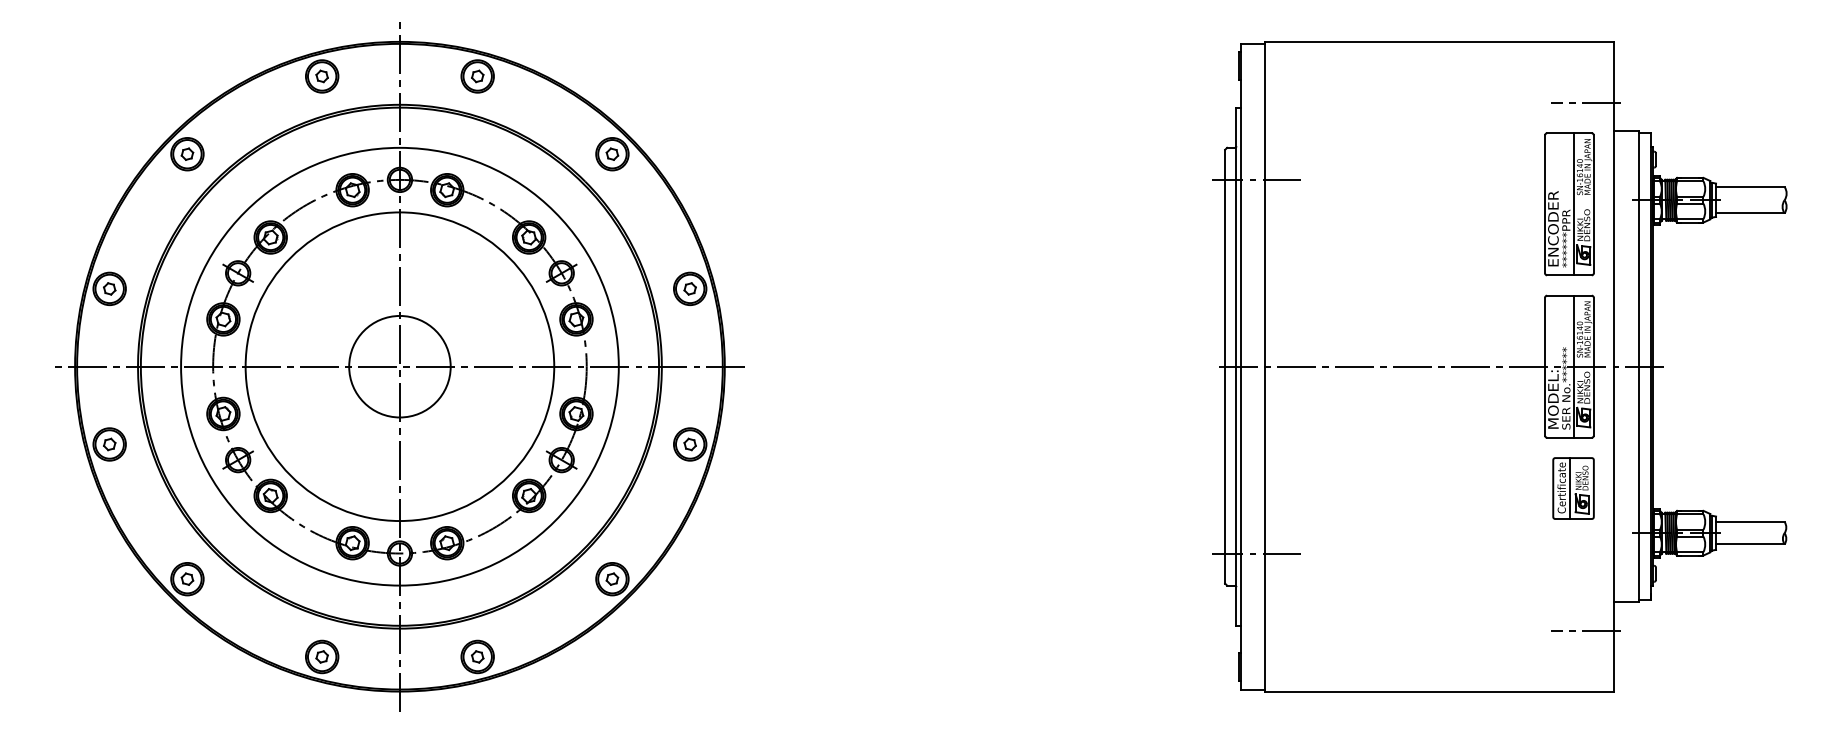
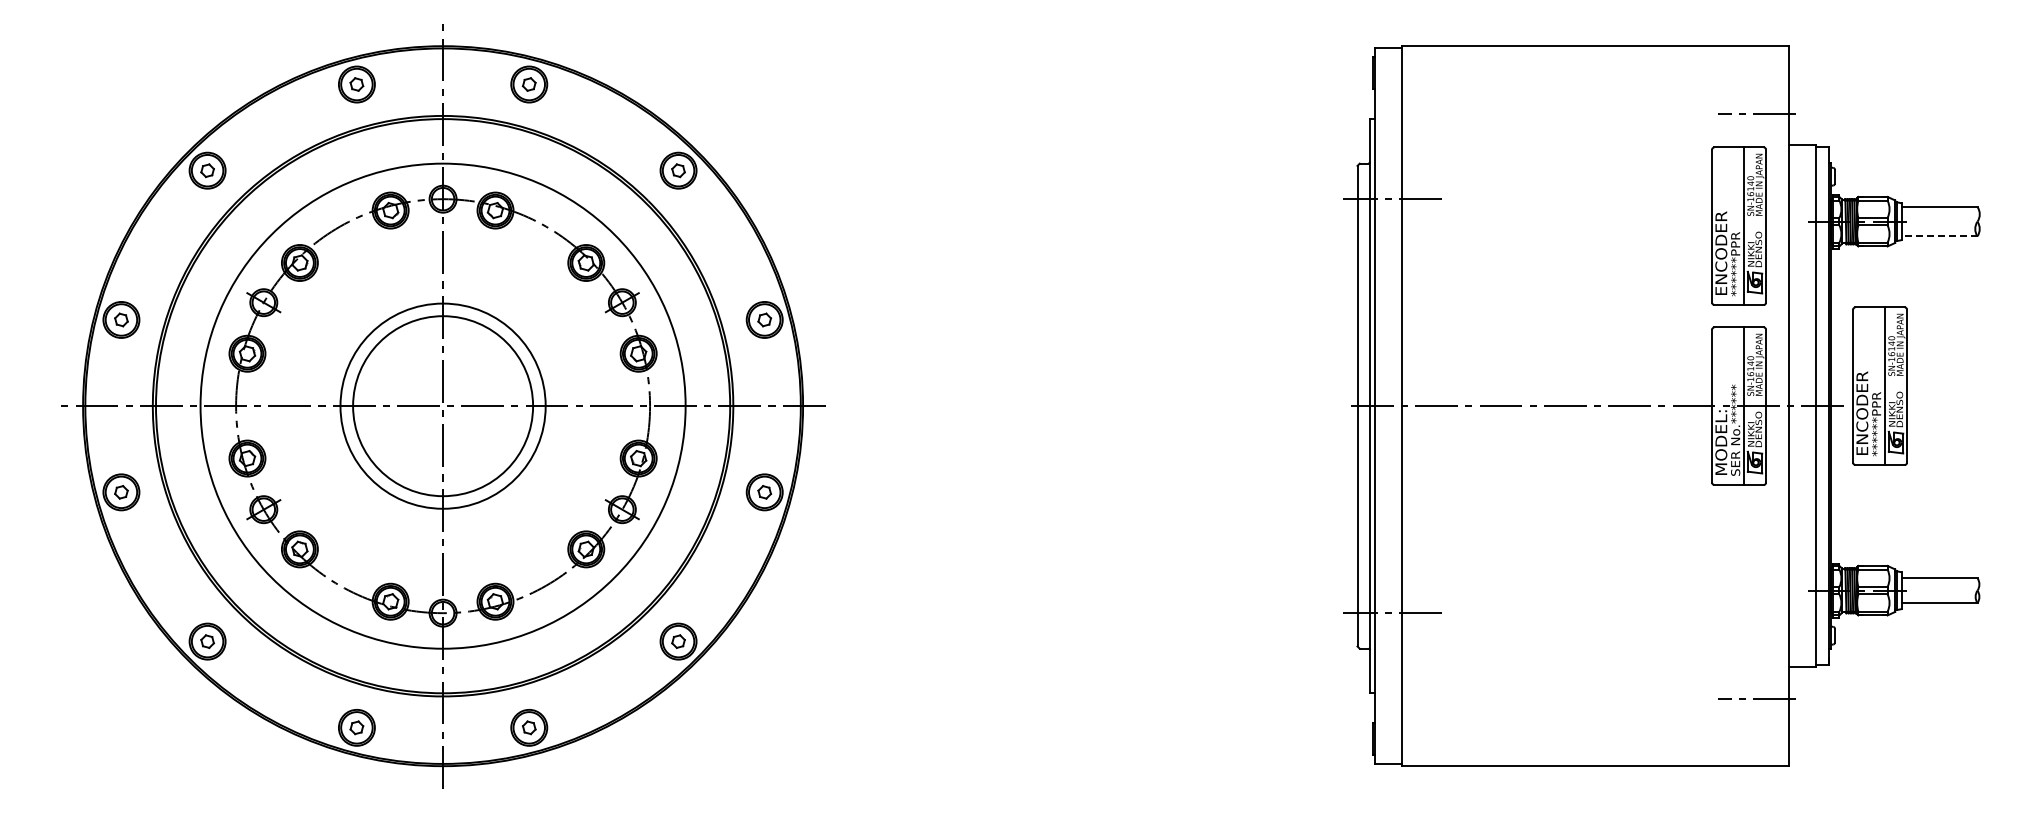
line: (1750, 213) -> (1939, 236), solid -> dashed
part: (1696, 348) -> (1879, 385), added
circle: (399, 366) -> (442, 405), size x1.6
circle: (400, 367) -> (443, 406), size x0.6
part: (1573, 487) -> (1743, 540), removed

